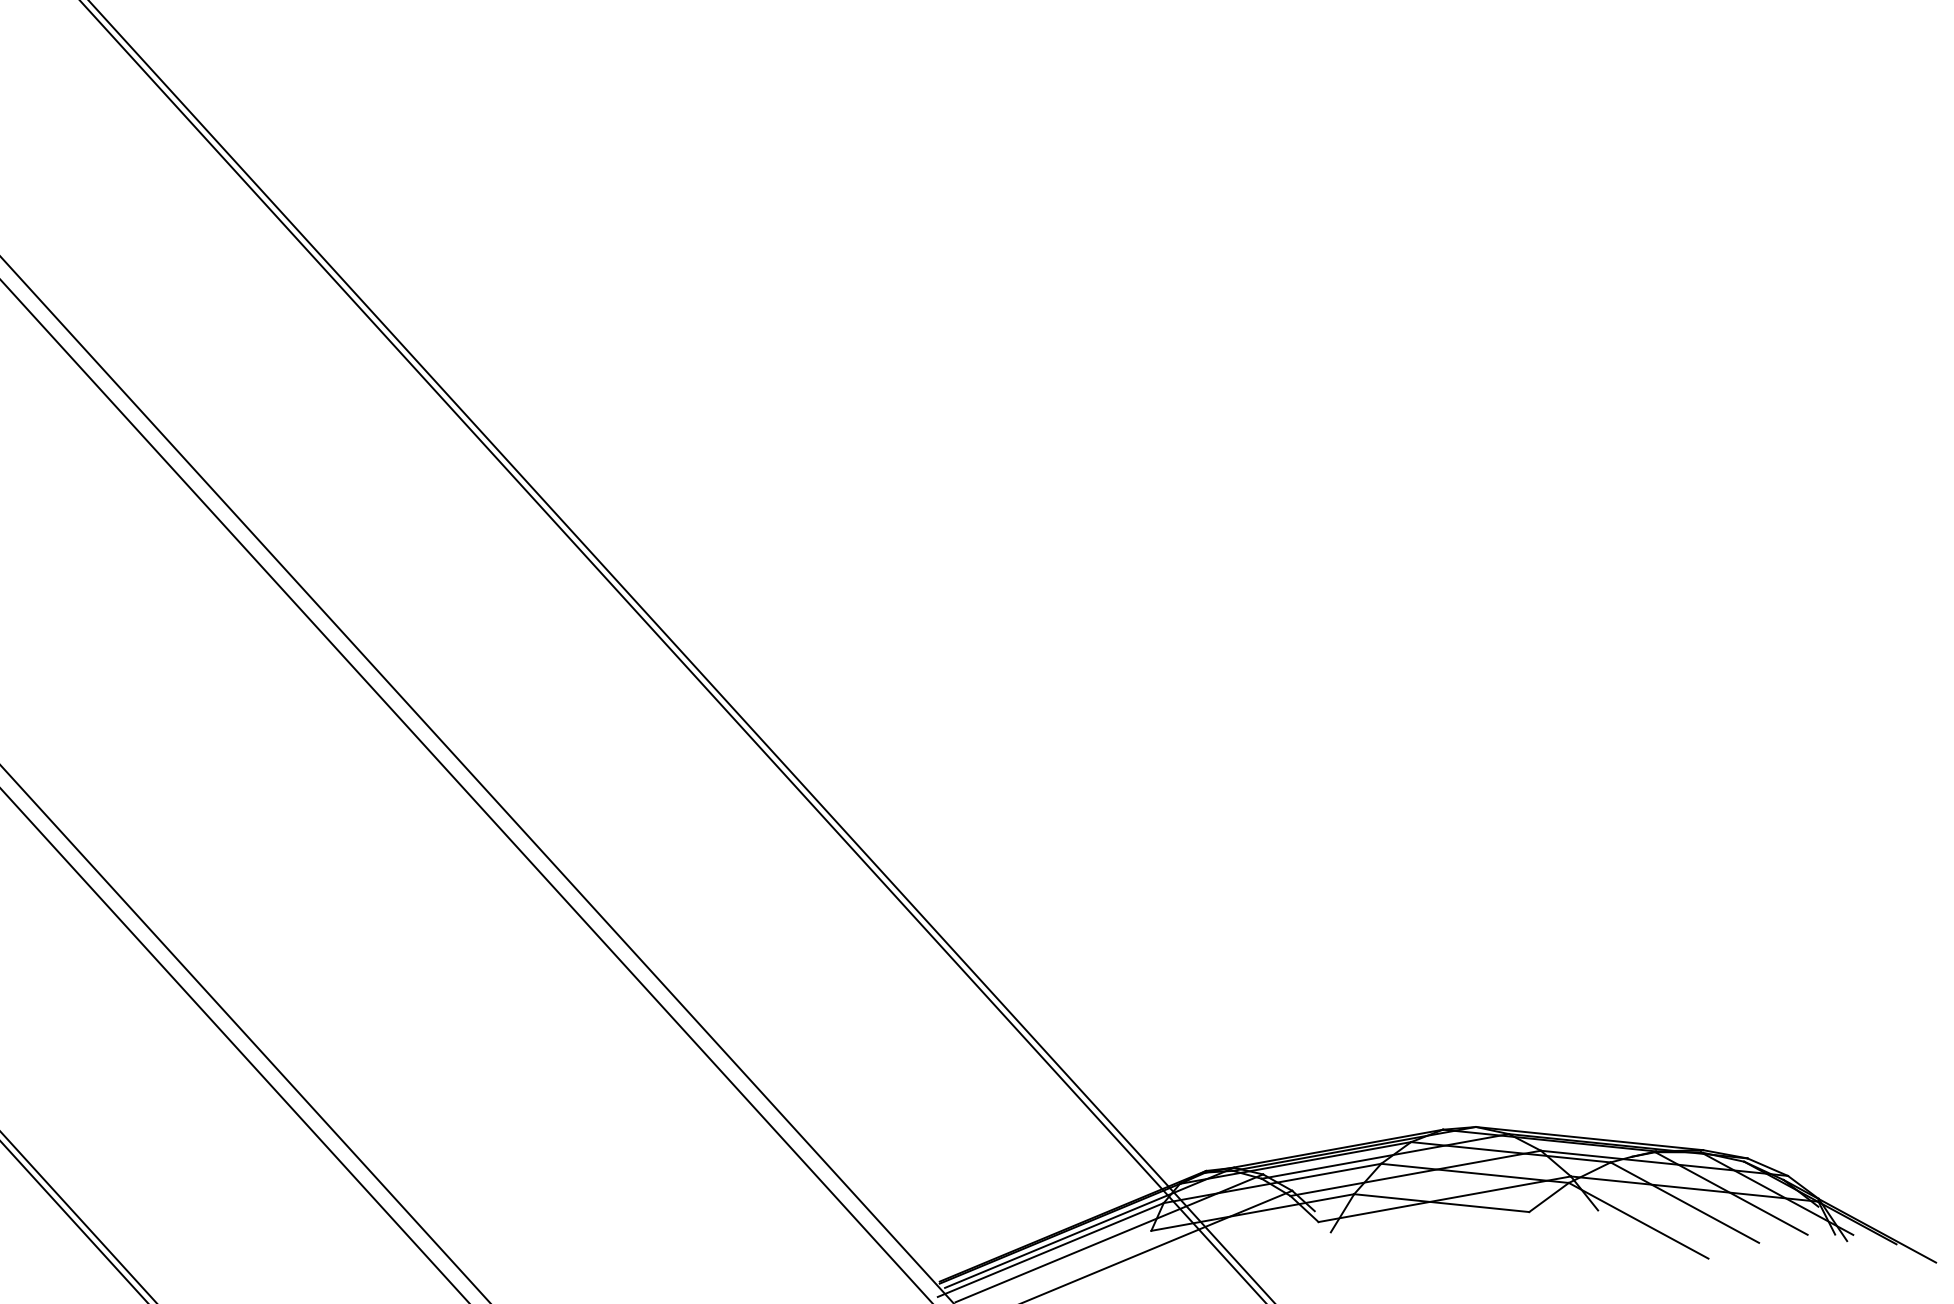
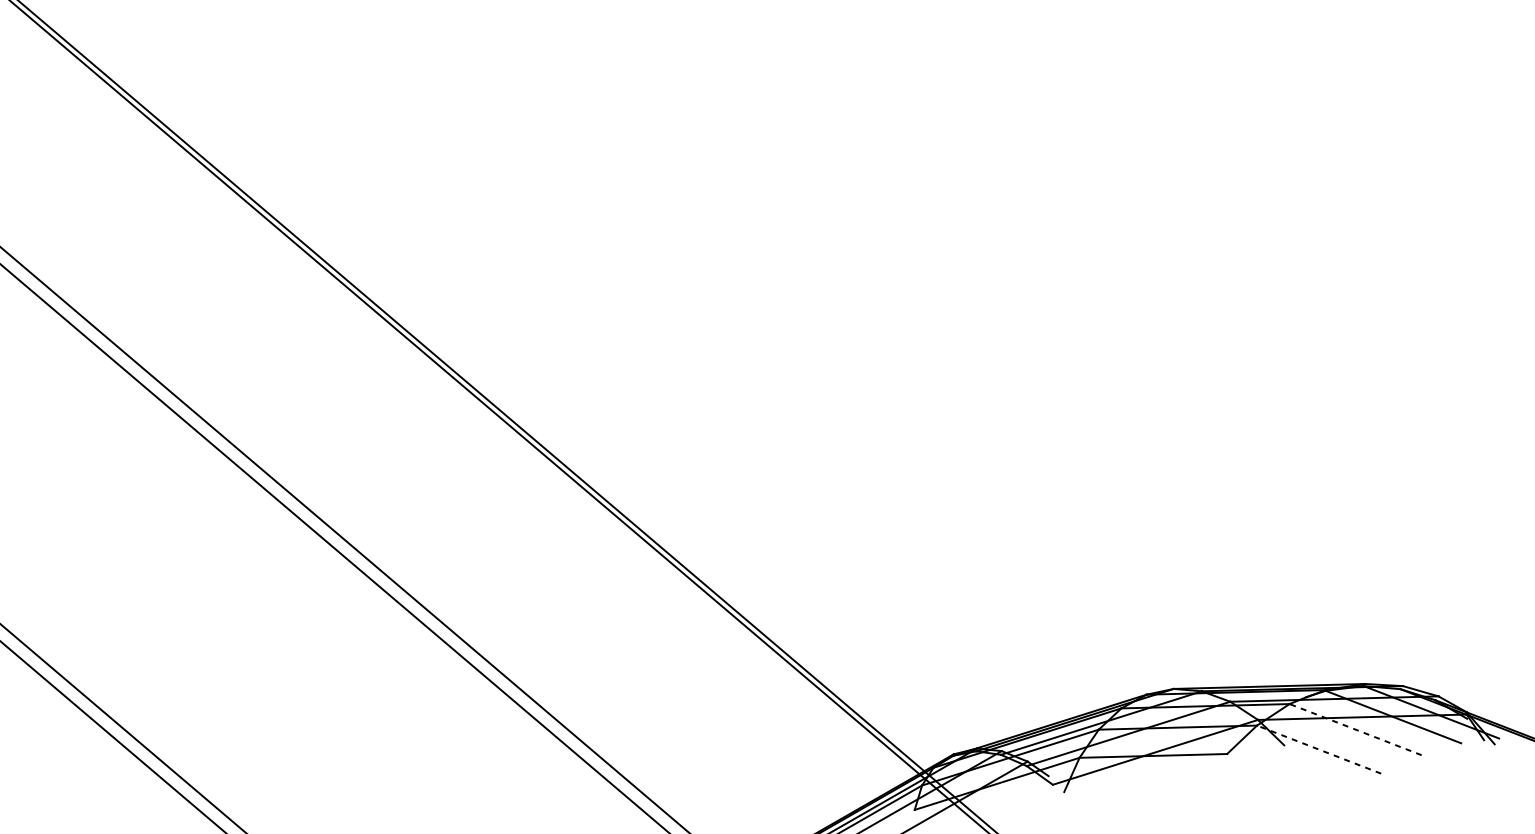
line: (1684, 1202) -> (1355, 729), solid -> dashed
line: (1638, 1220) -> (1318, 749), solid -> dashed

